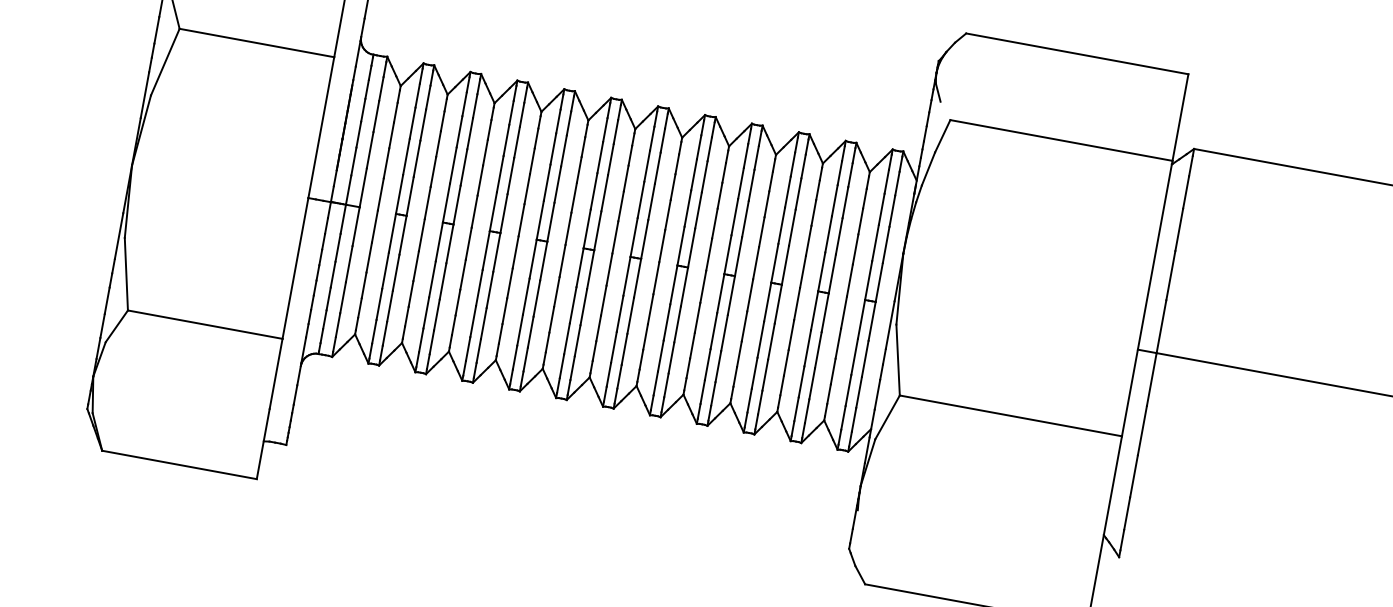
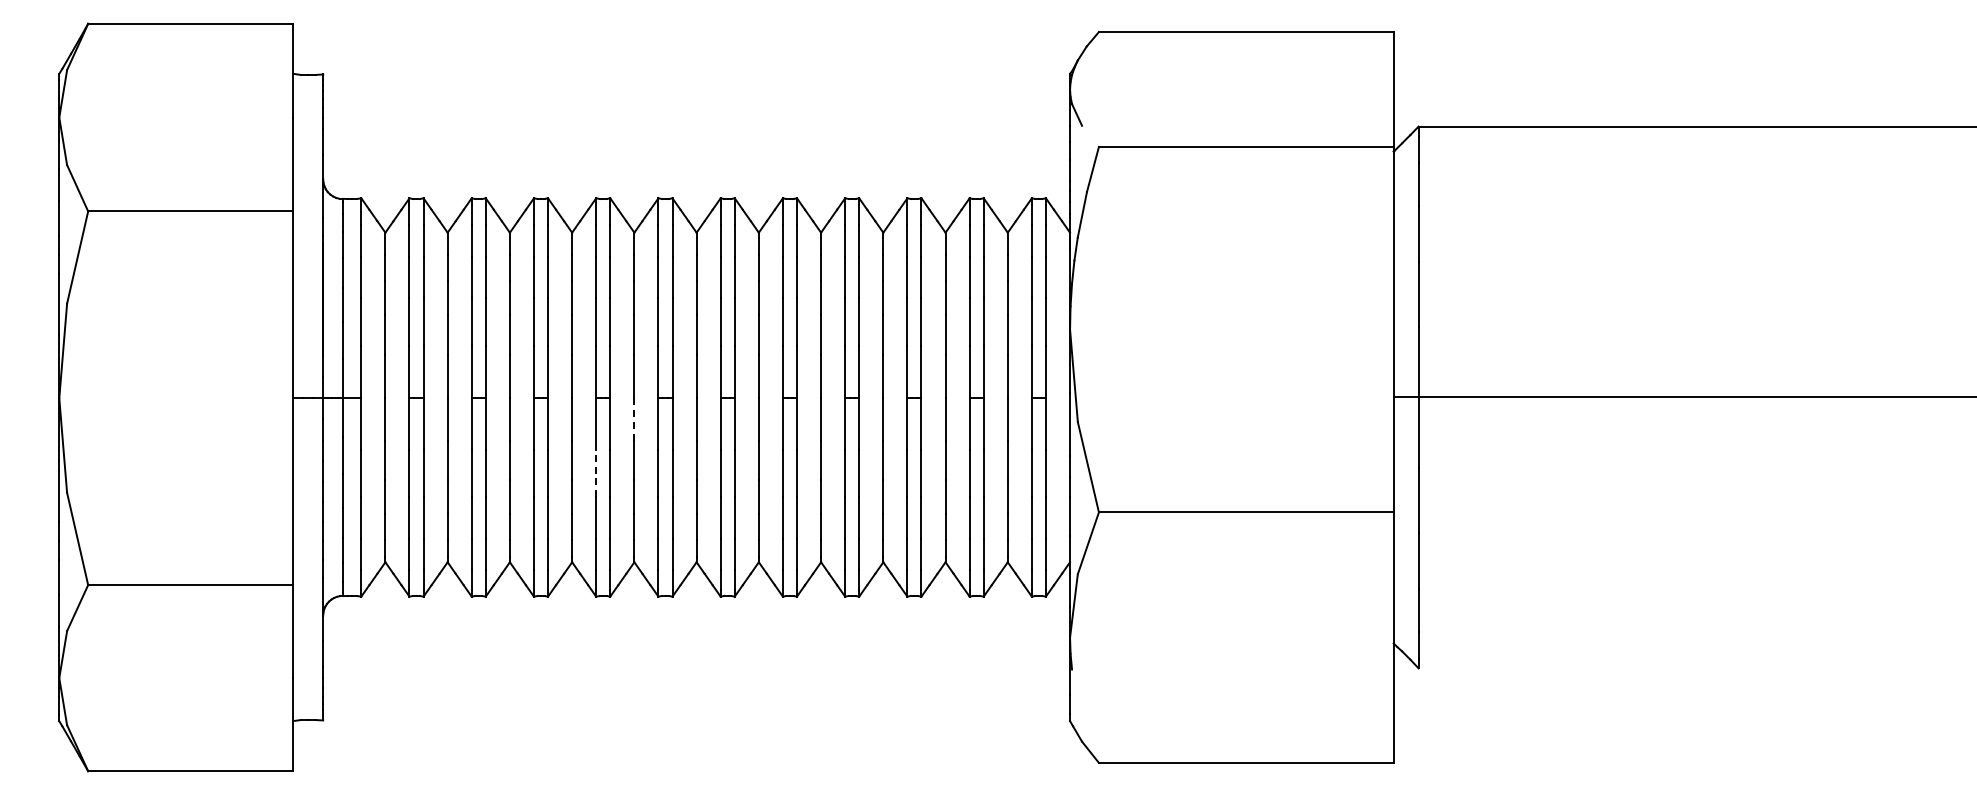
line: (562, 260) -> (634, 418), solid -> dashed
line: (526, 296) -> (596, 473), solid -> dashed

